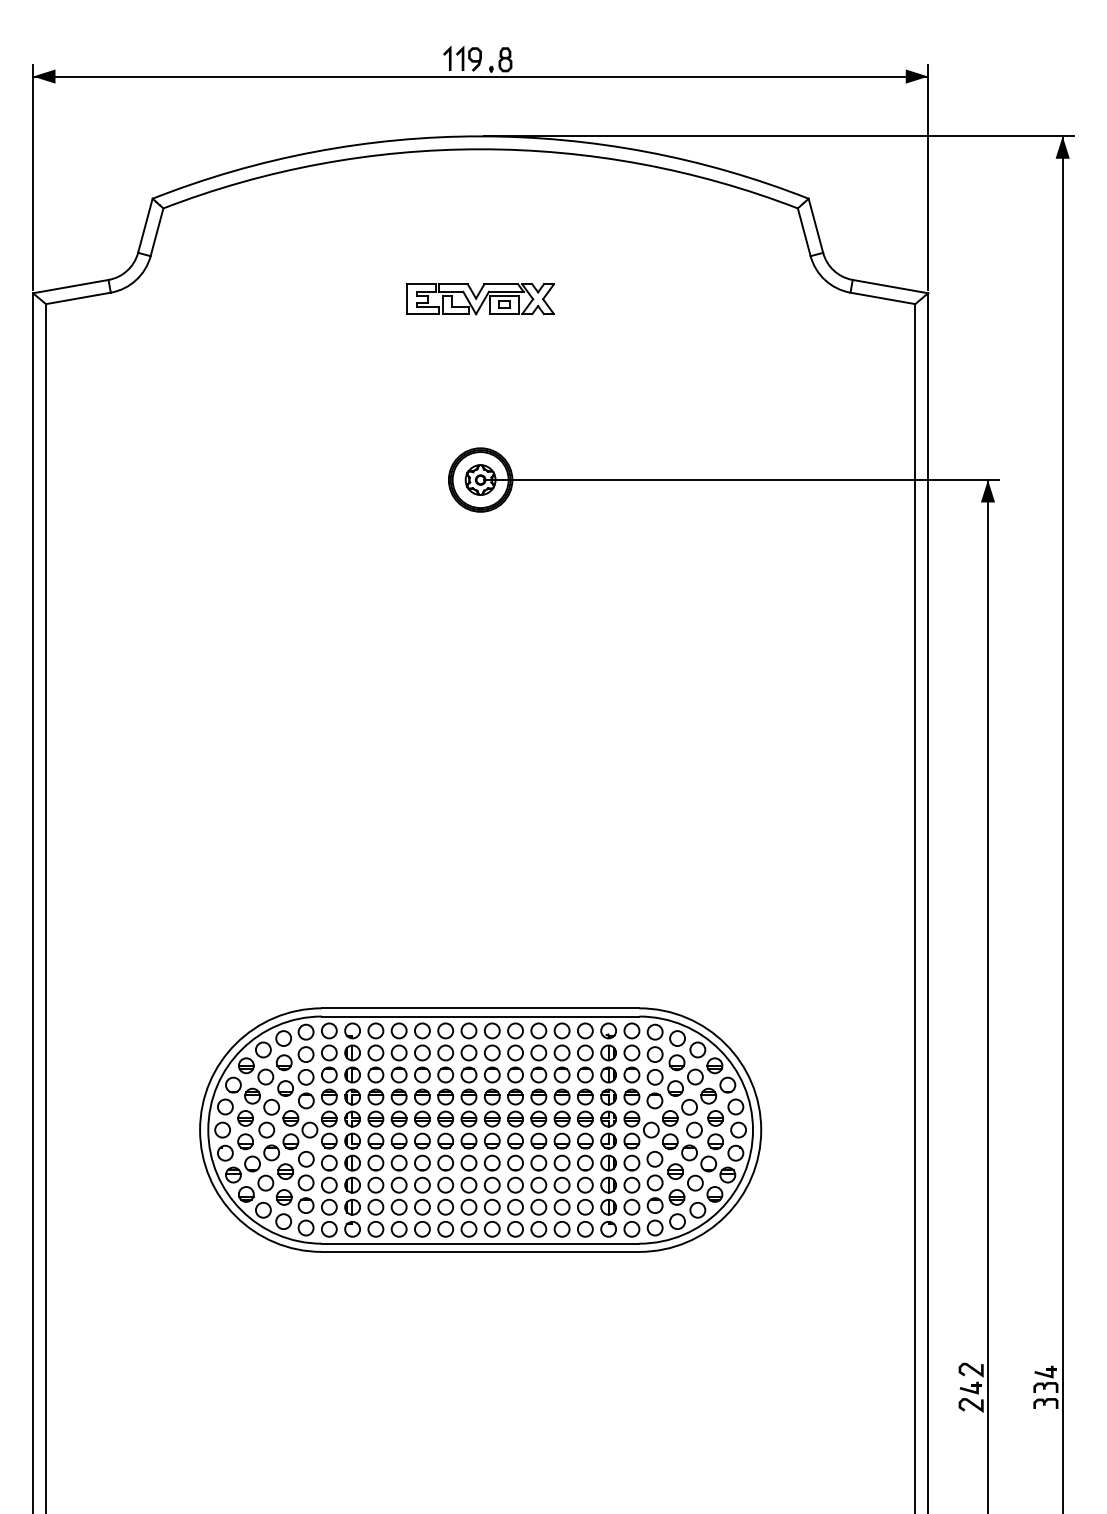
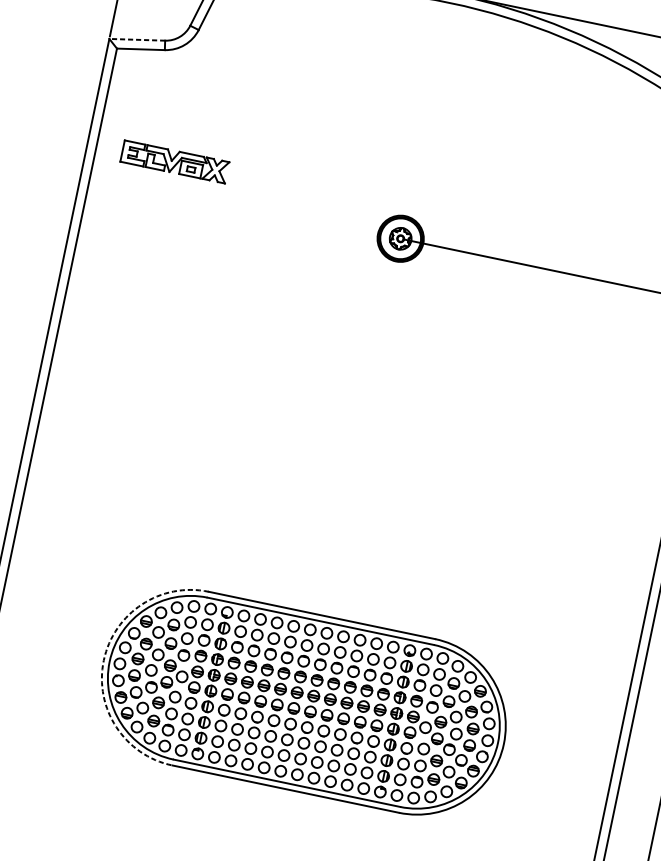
line: (70, 286) -> (137, 39), solid -> dashed
part: (480, 299) -> (174, 162), moved
arc: (200, 1130) -> (104, 660), solid -> dashed

